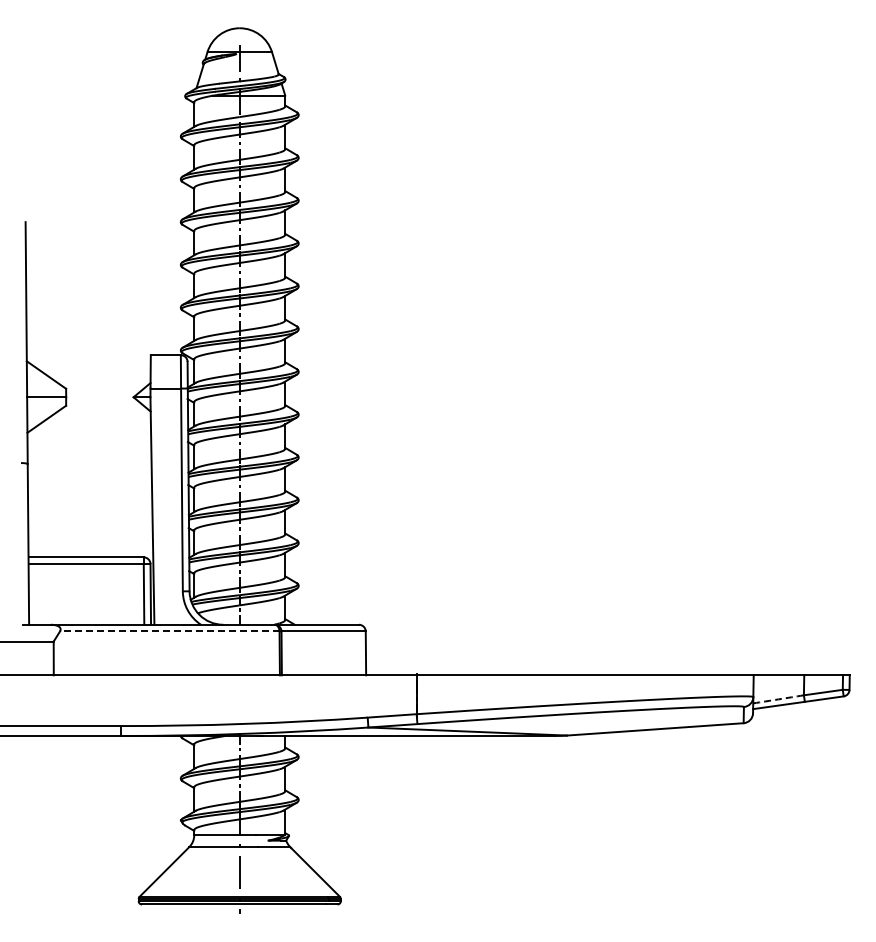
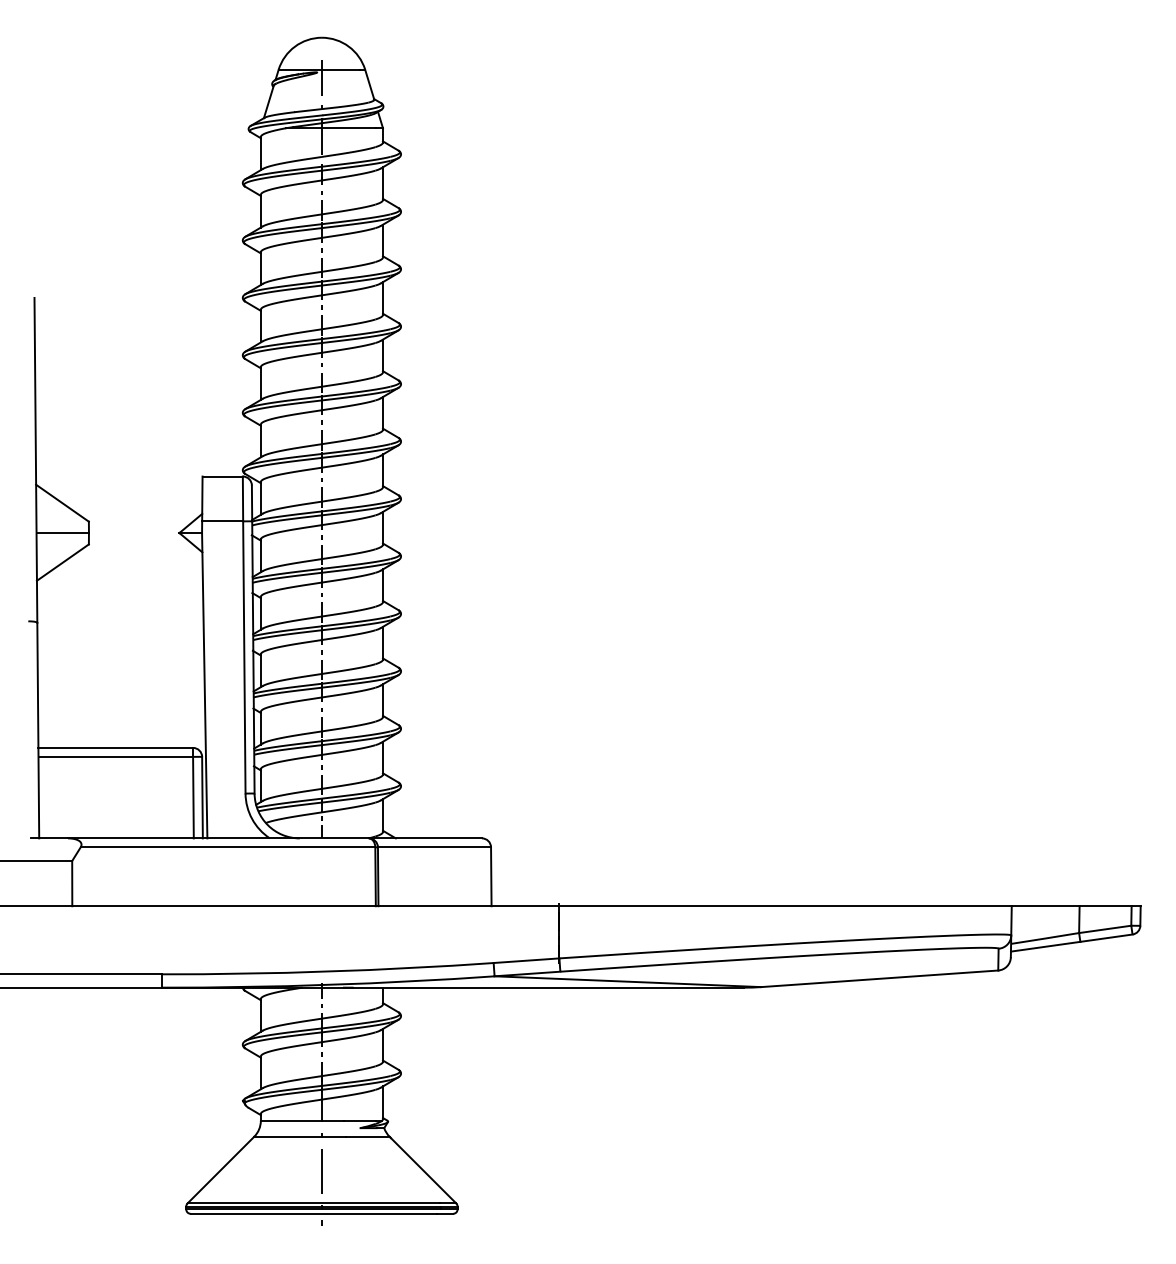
line: (169, 631) -> (227, 847), dashed -> solid
arc: (778, 699) -> (1045, 938), dashed -> solid

